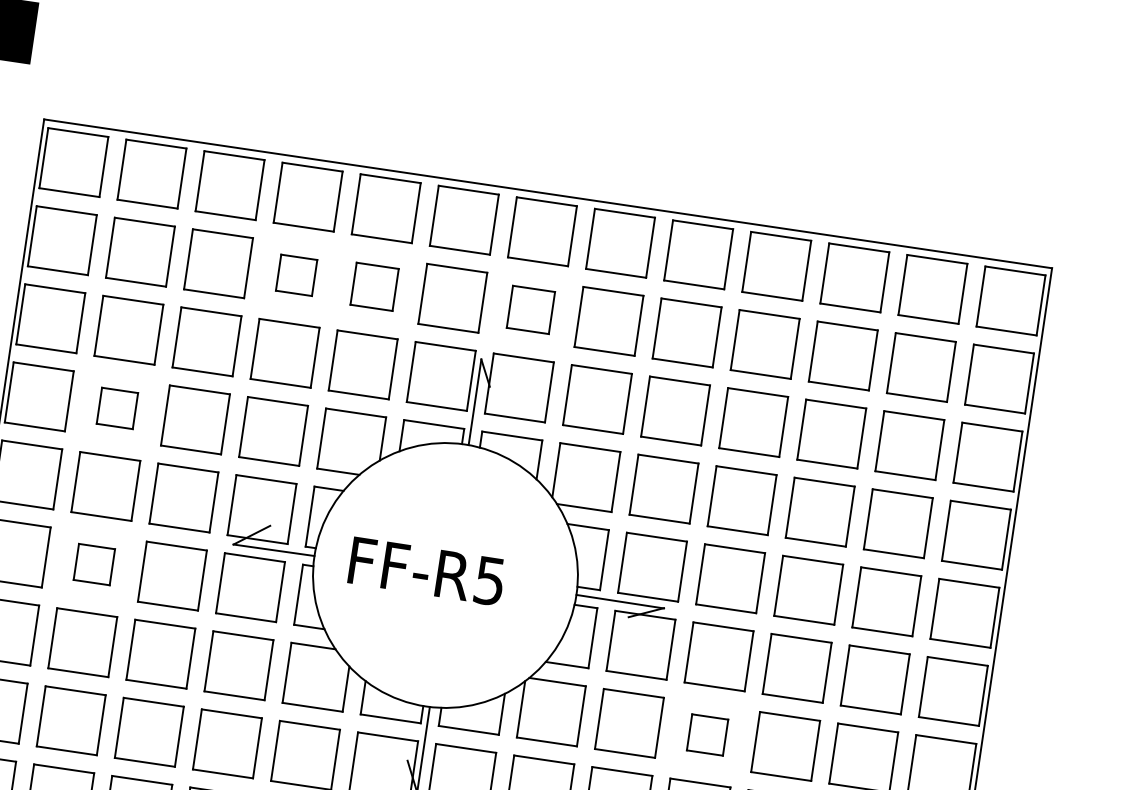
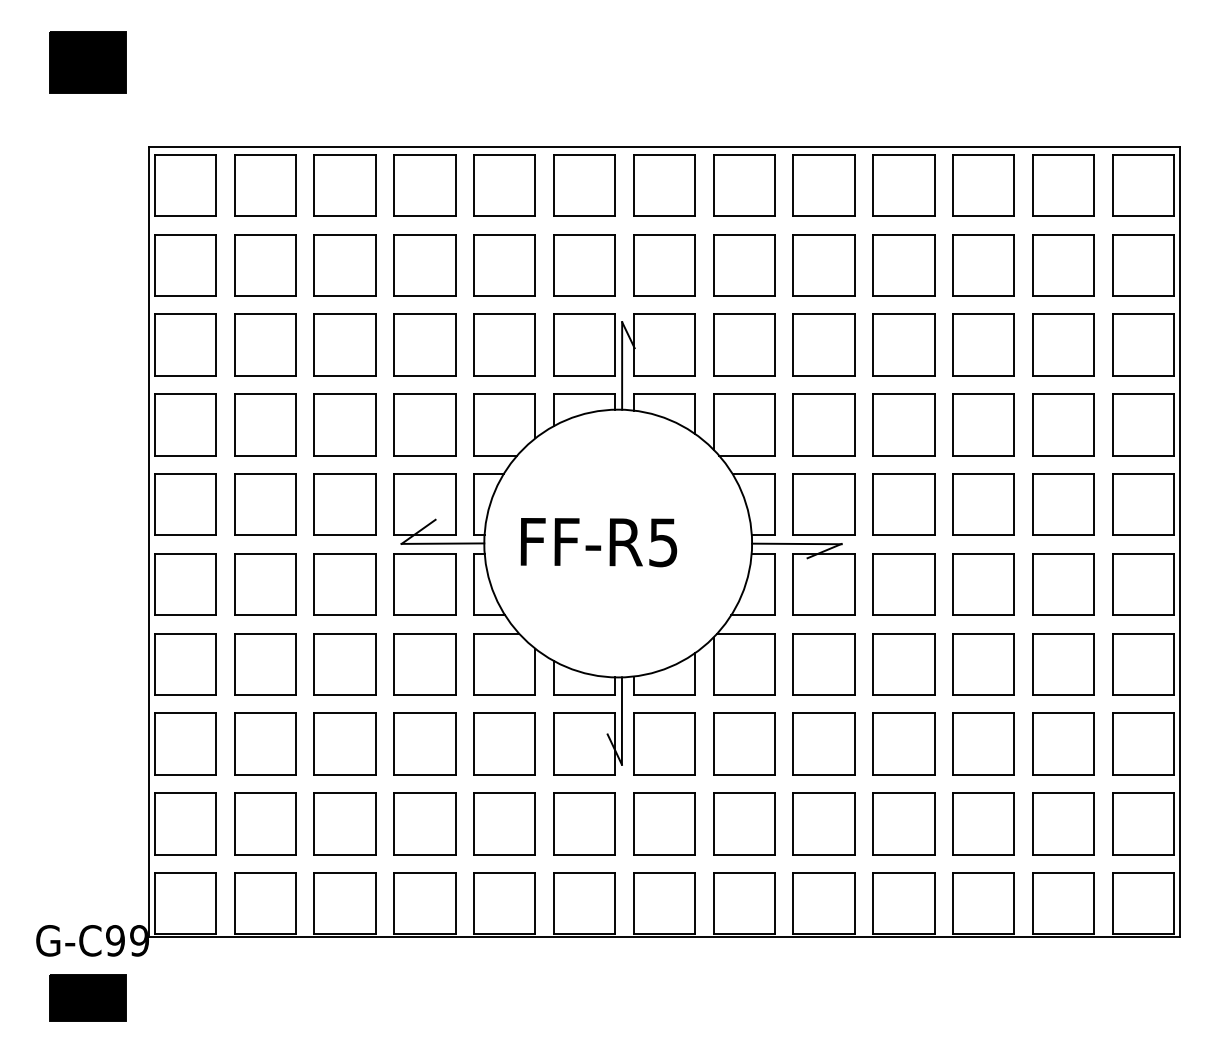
part: (296, 275) -> (424, 265), size x1.67
part: (374, 286) -> (504, 265), size x1.43
part: (530, 310) -> (664, 265), size x1.43
part: (117, 408) -> (265, 424), size x1.67
part: (94, 564) -> (265, 584), size x1.67
part: (707, 735) -> (903, 664), size x1.67

